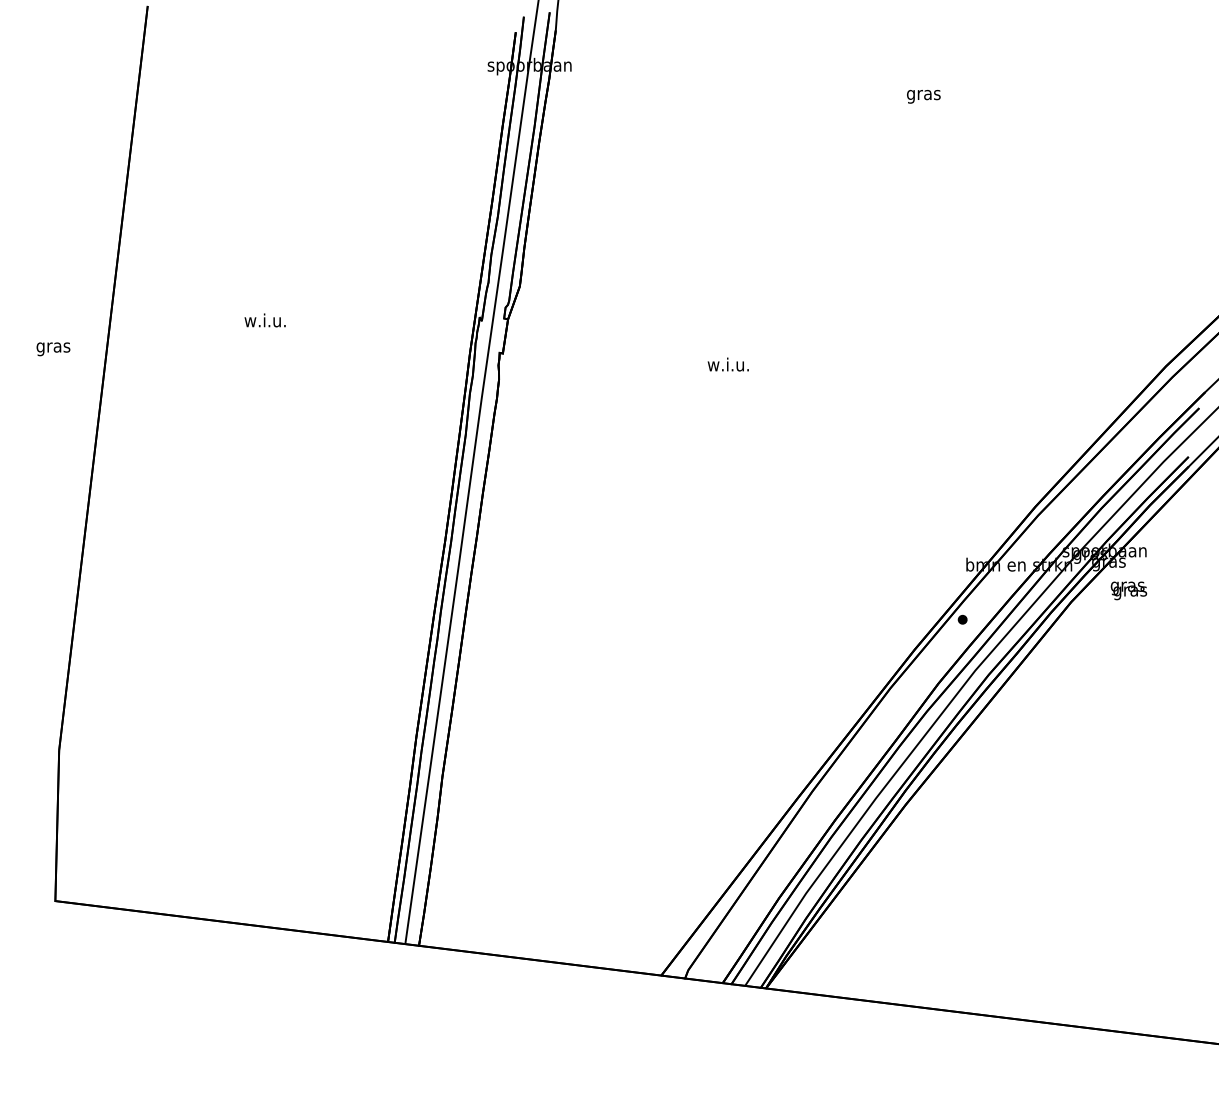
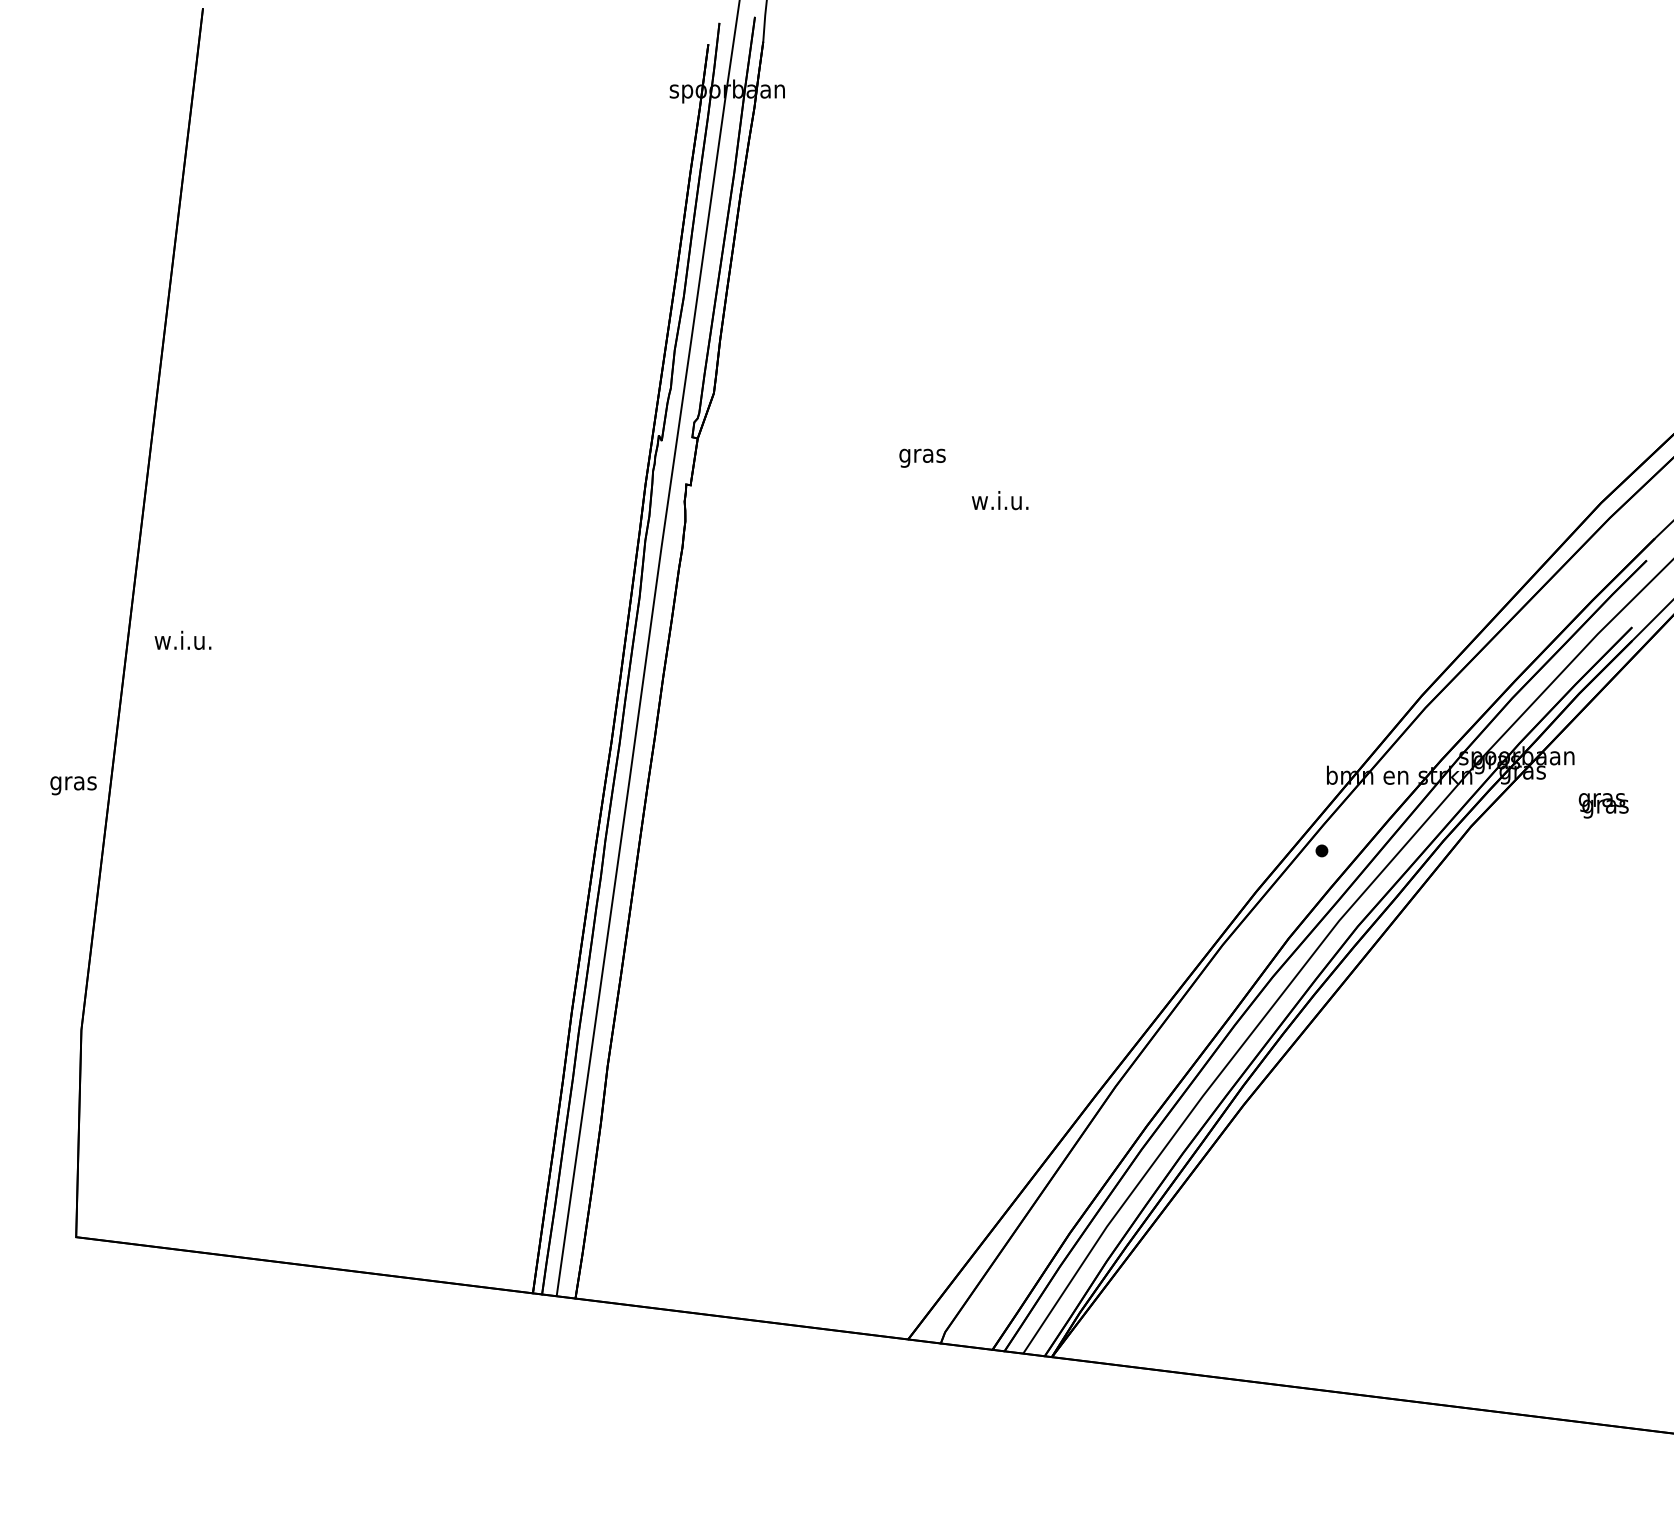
text: (923, 96) -> (922, 457), moved
text: (264, 320) -> (182, 640), moved
text: (53, 349) -> (73, 786), moved
text: (1128, 590) -> (1603, 805), moved

